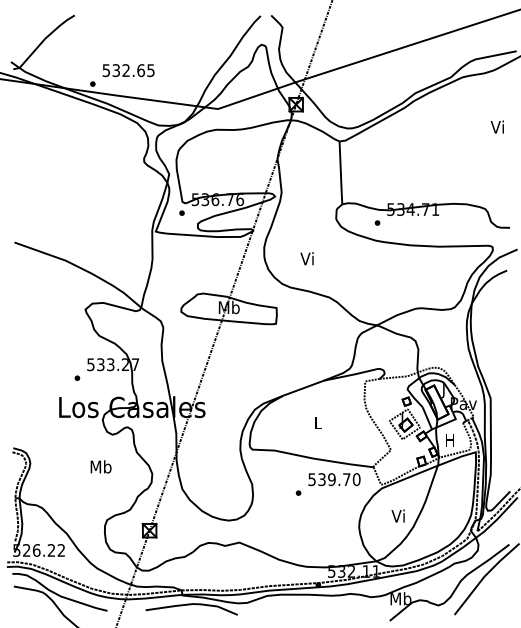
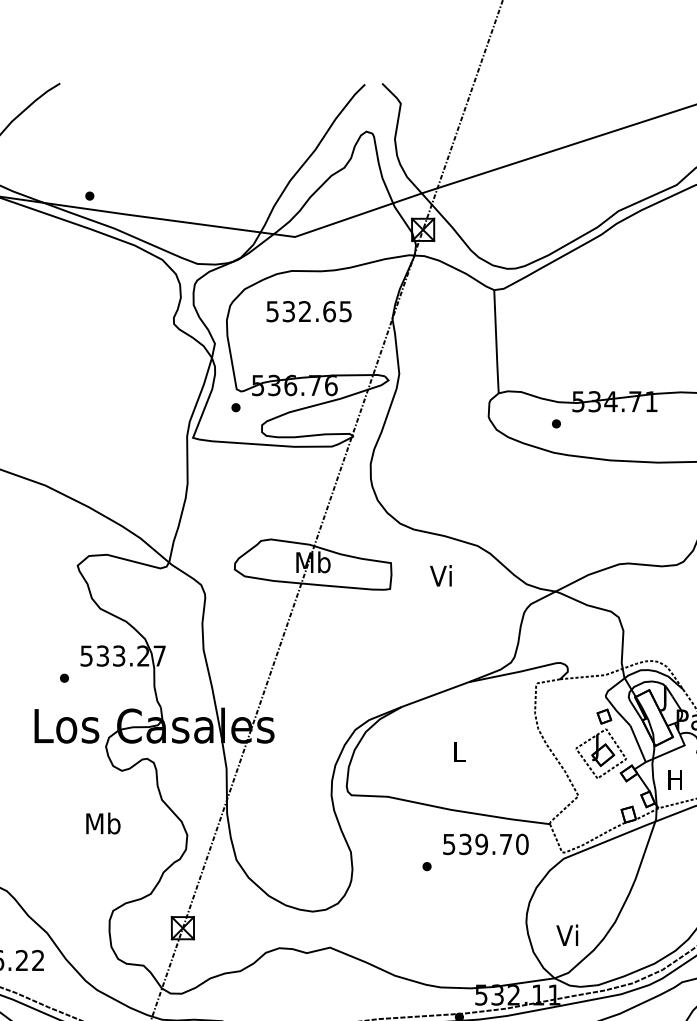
text: (128, 70) -> (308, 311), moved
text: (306, 258) -> (440, 575), moved
text: (397, 515) -> (566, 934), moved

